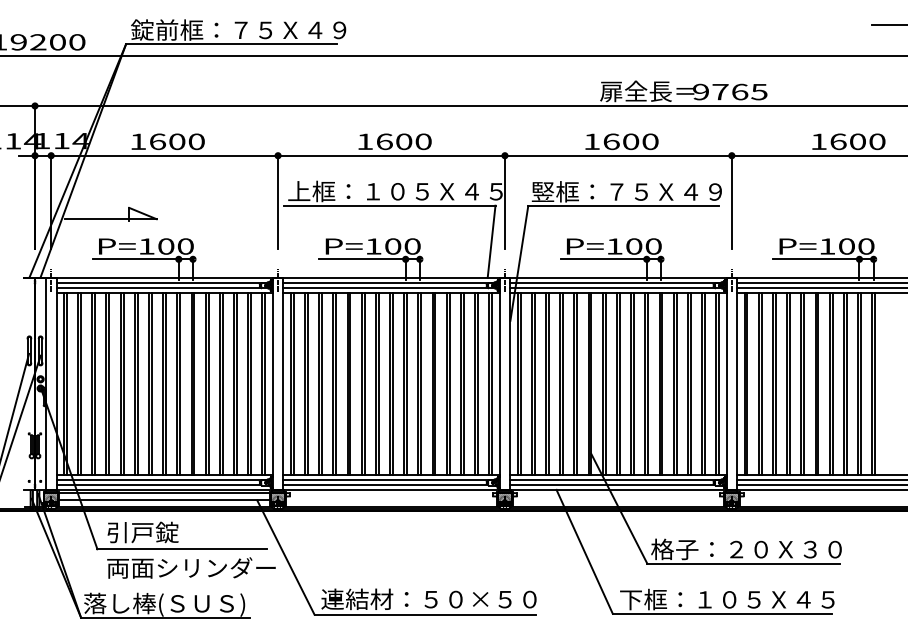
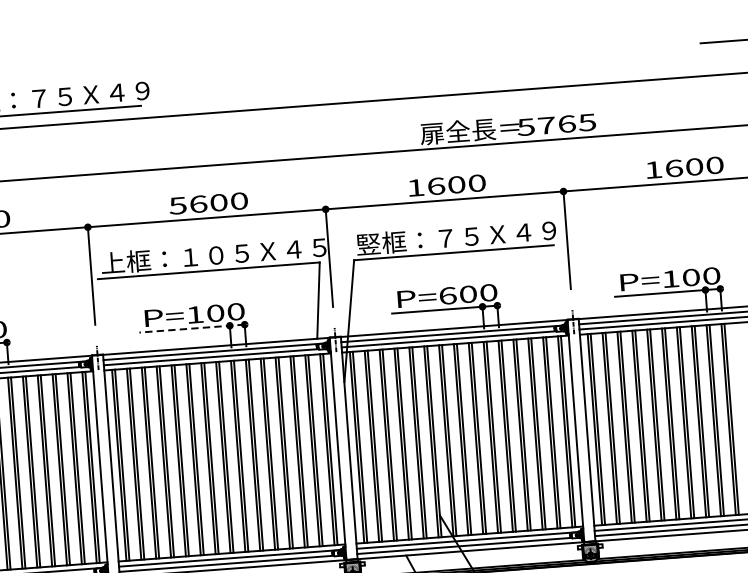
text: (700, 91) -> (525, 126), 9765 -> 5765
text: (364, 141) -> (177, 205), 1600 -> 5600
text: (614, 246) -> (447, 295), P=100 -> P=600
line: (369, 259) -> (191, 328), solid -> dashed

